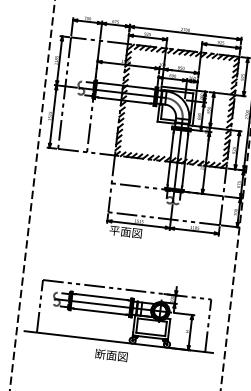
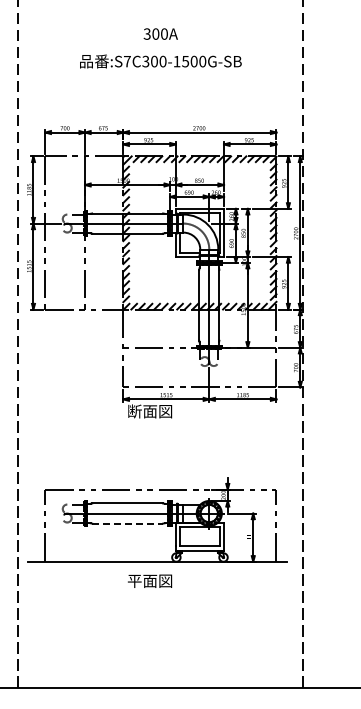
text: (114, 230) -> (134, 411), 平面図 -> 断面図
line: (100, 311) -> (128, 523), solid -> dashed
text: (100, 353) -> (134, 580), 断面図 -> 平面図

